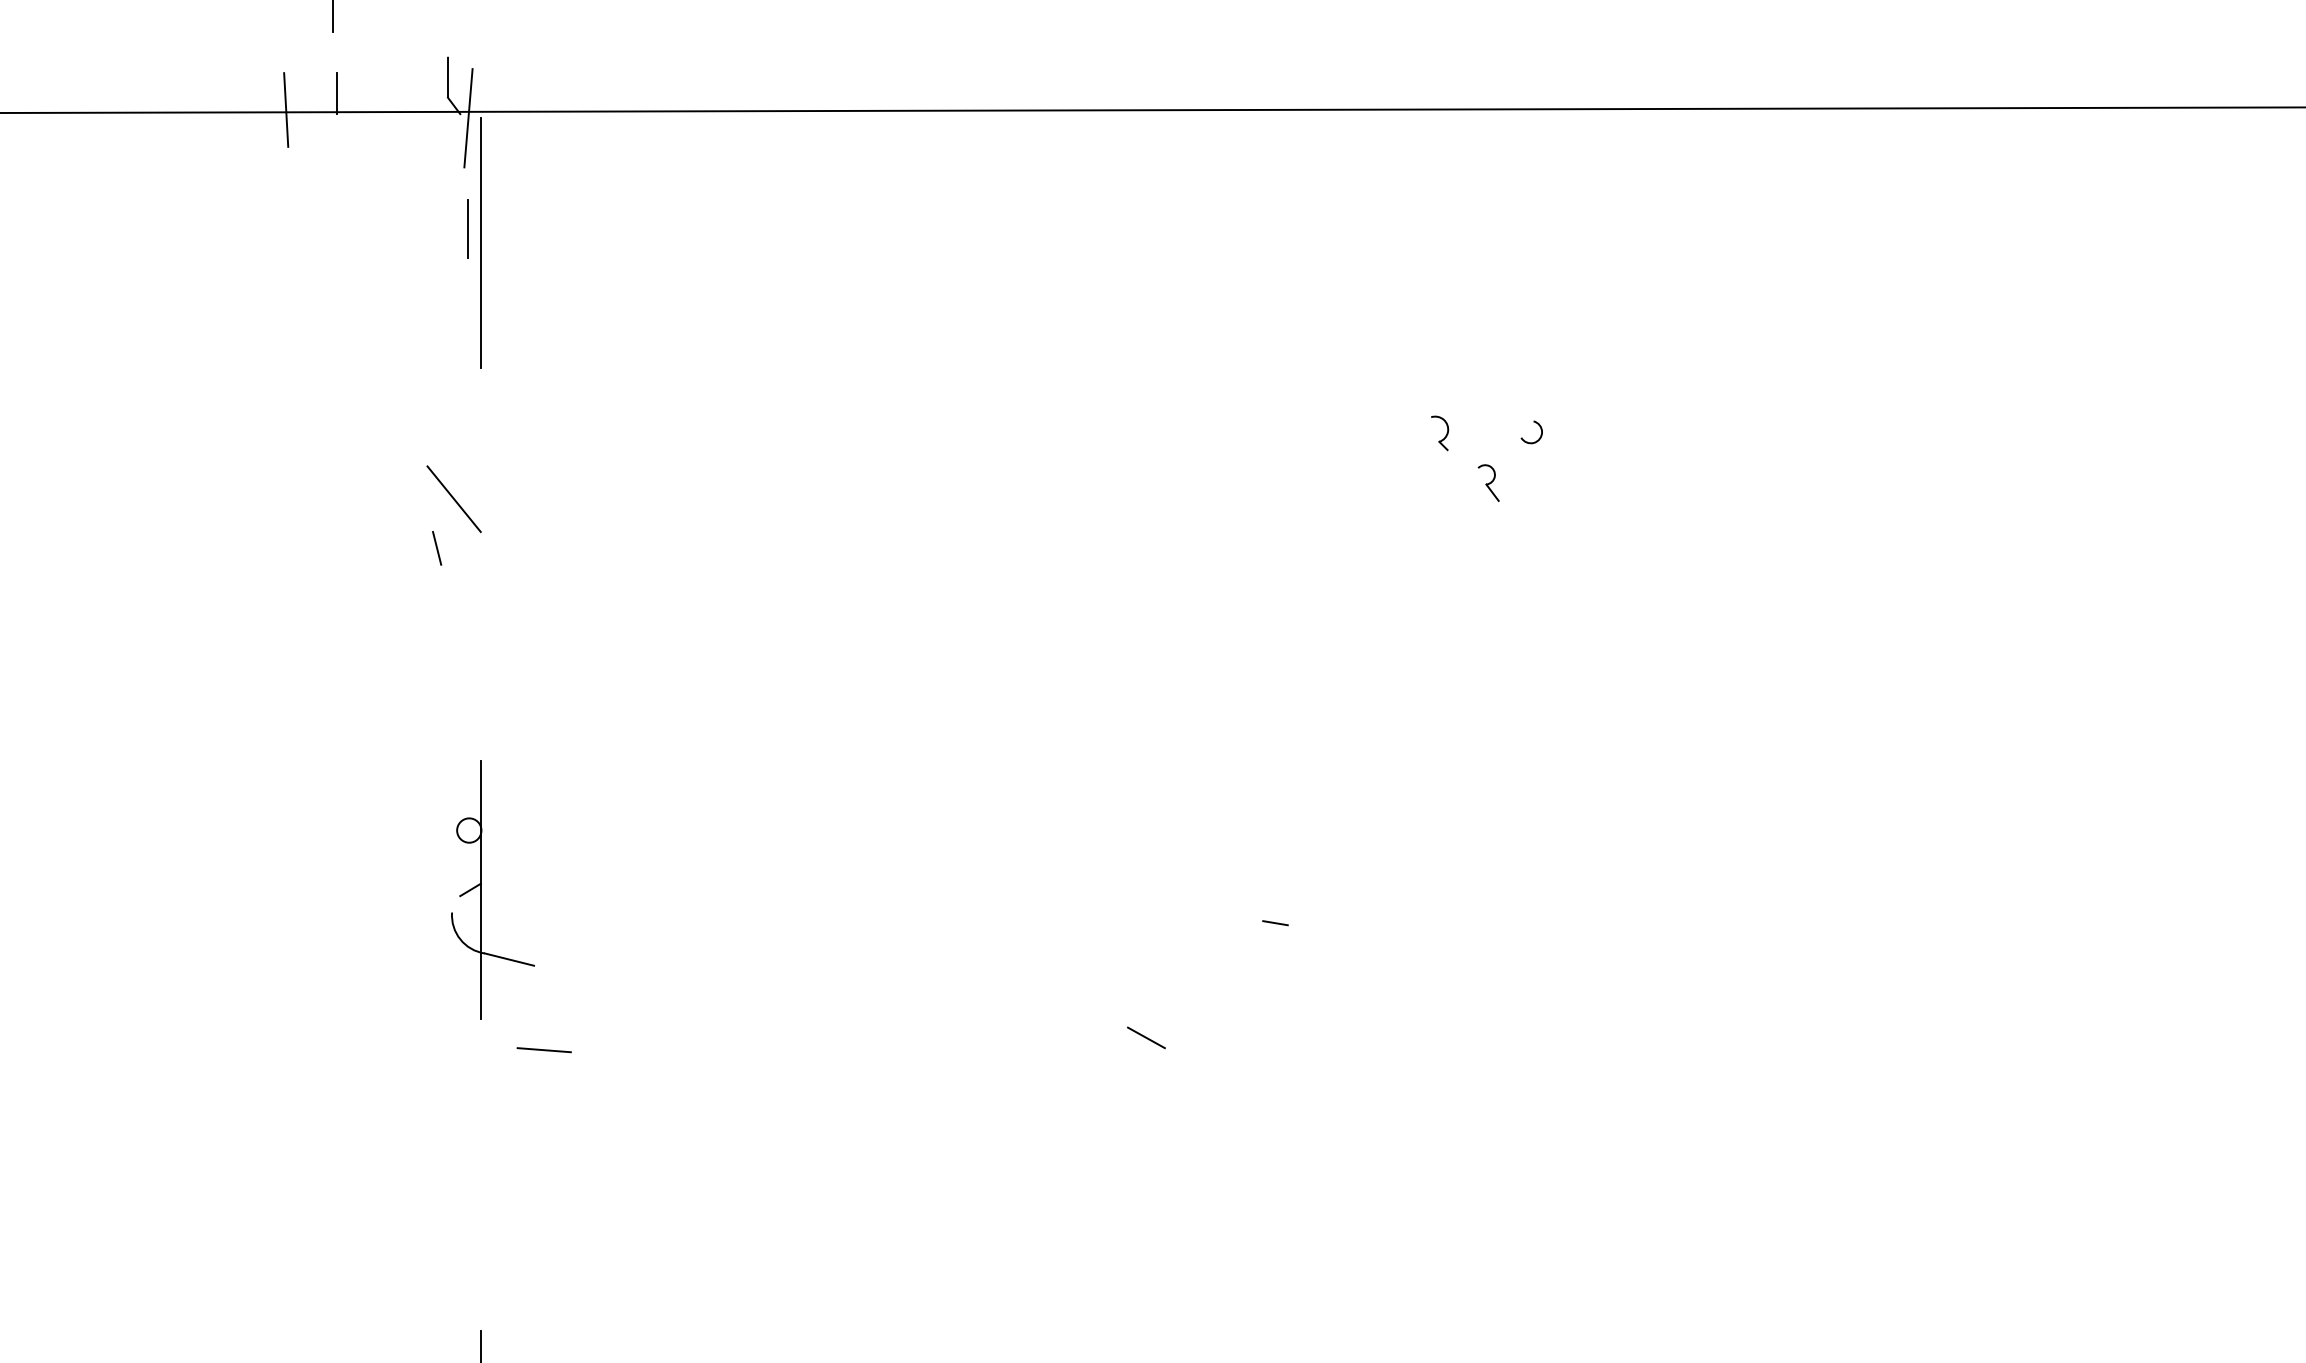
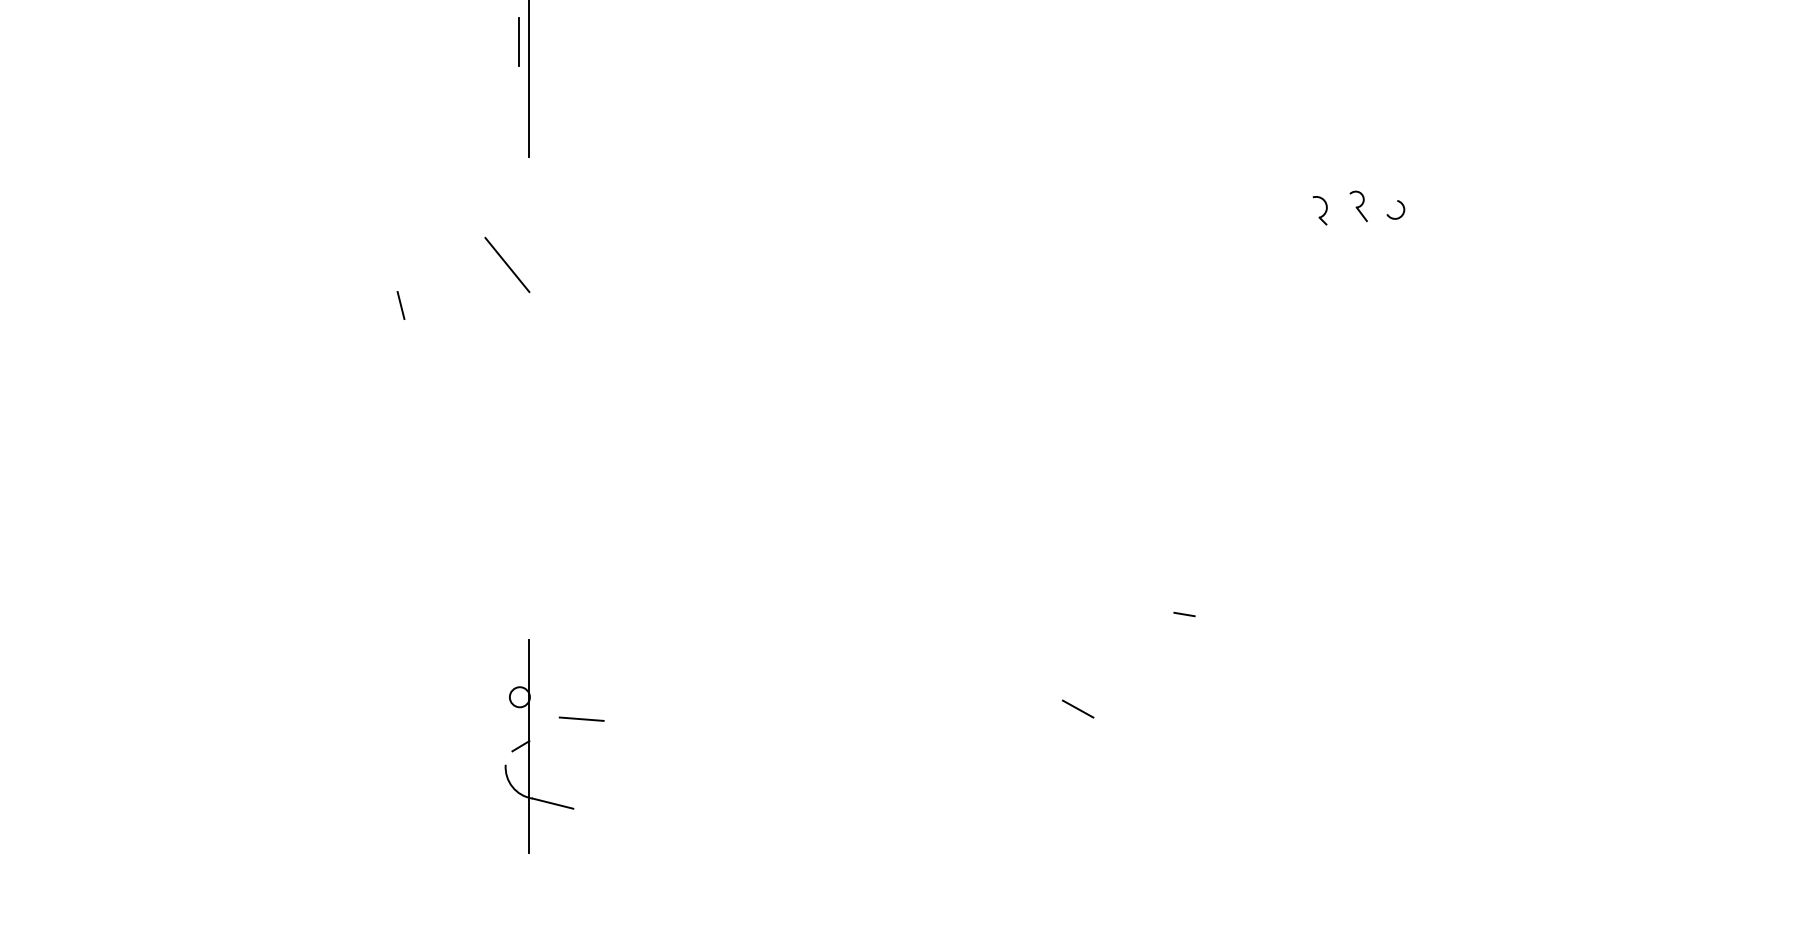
part: (1488, 482) -> (1358, 205), moved
line: (437, 548) -> (401, 305), moved
part: (481, 889) -> (529, 745), moved

